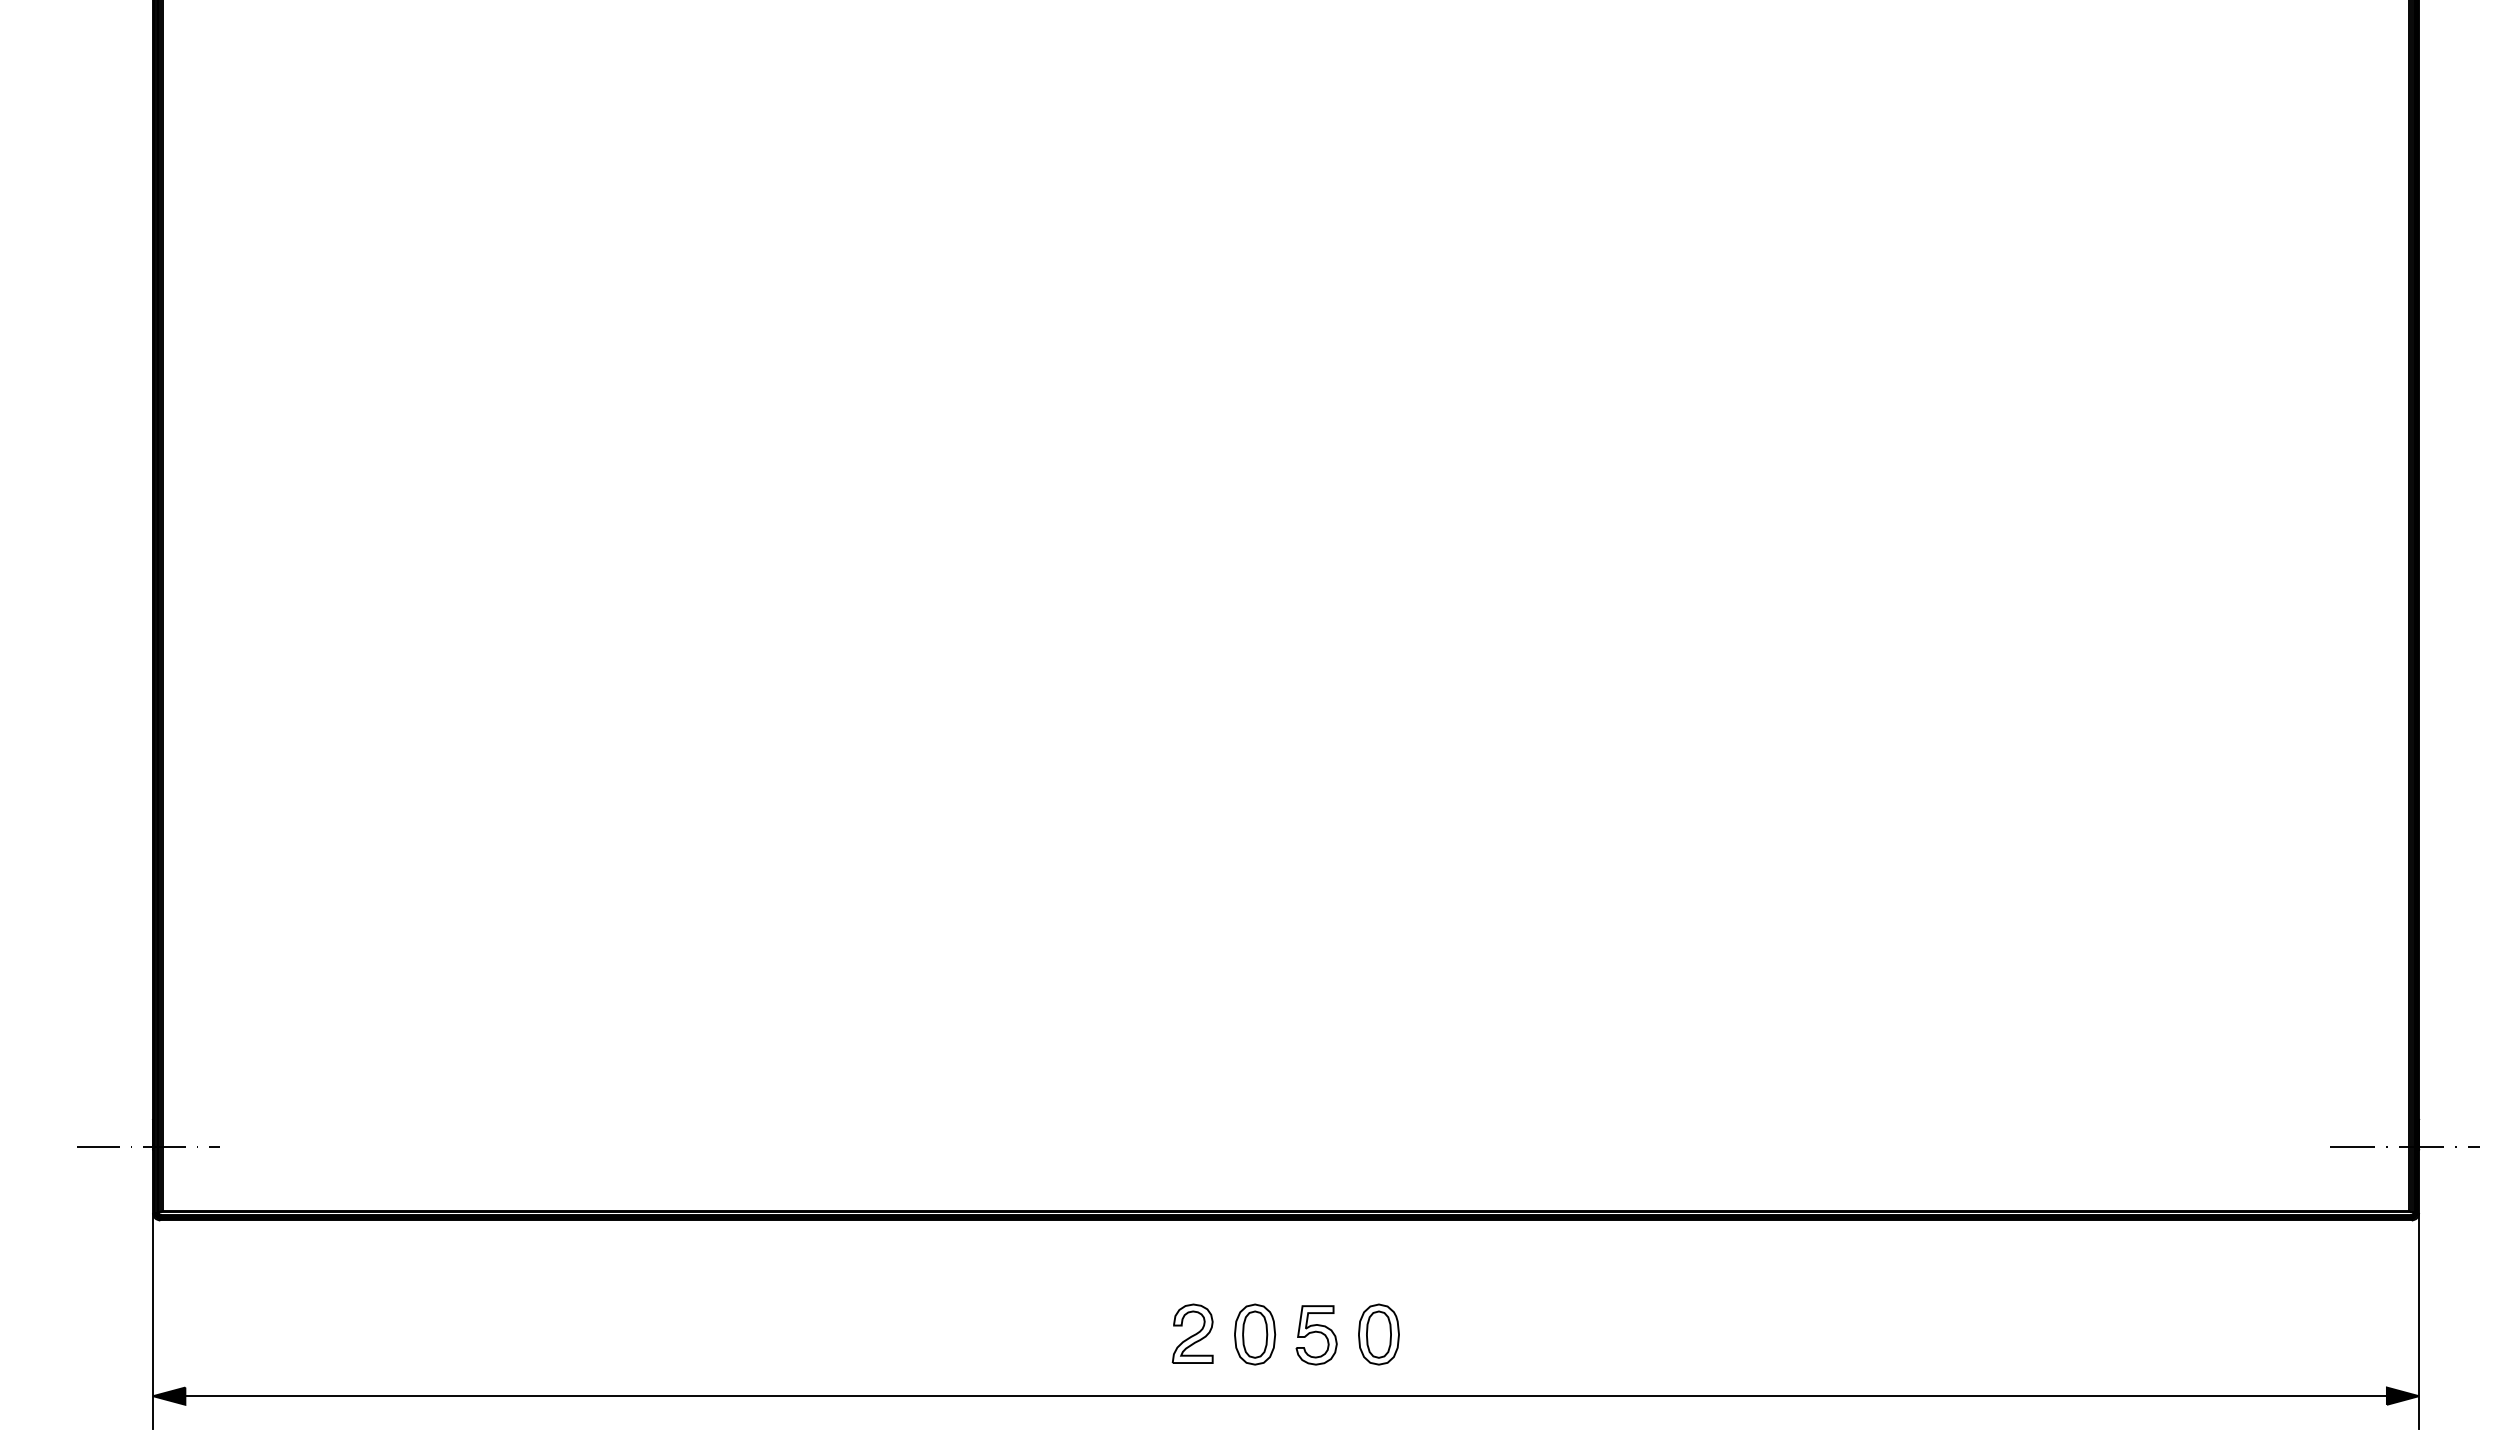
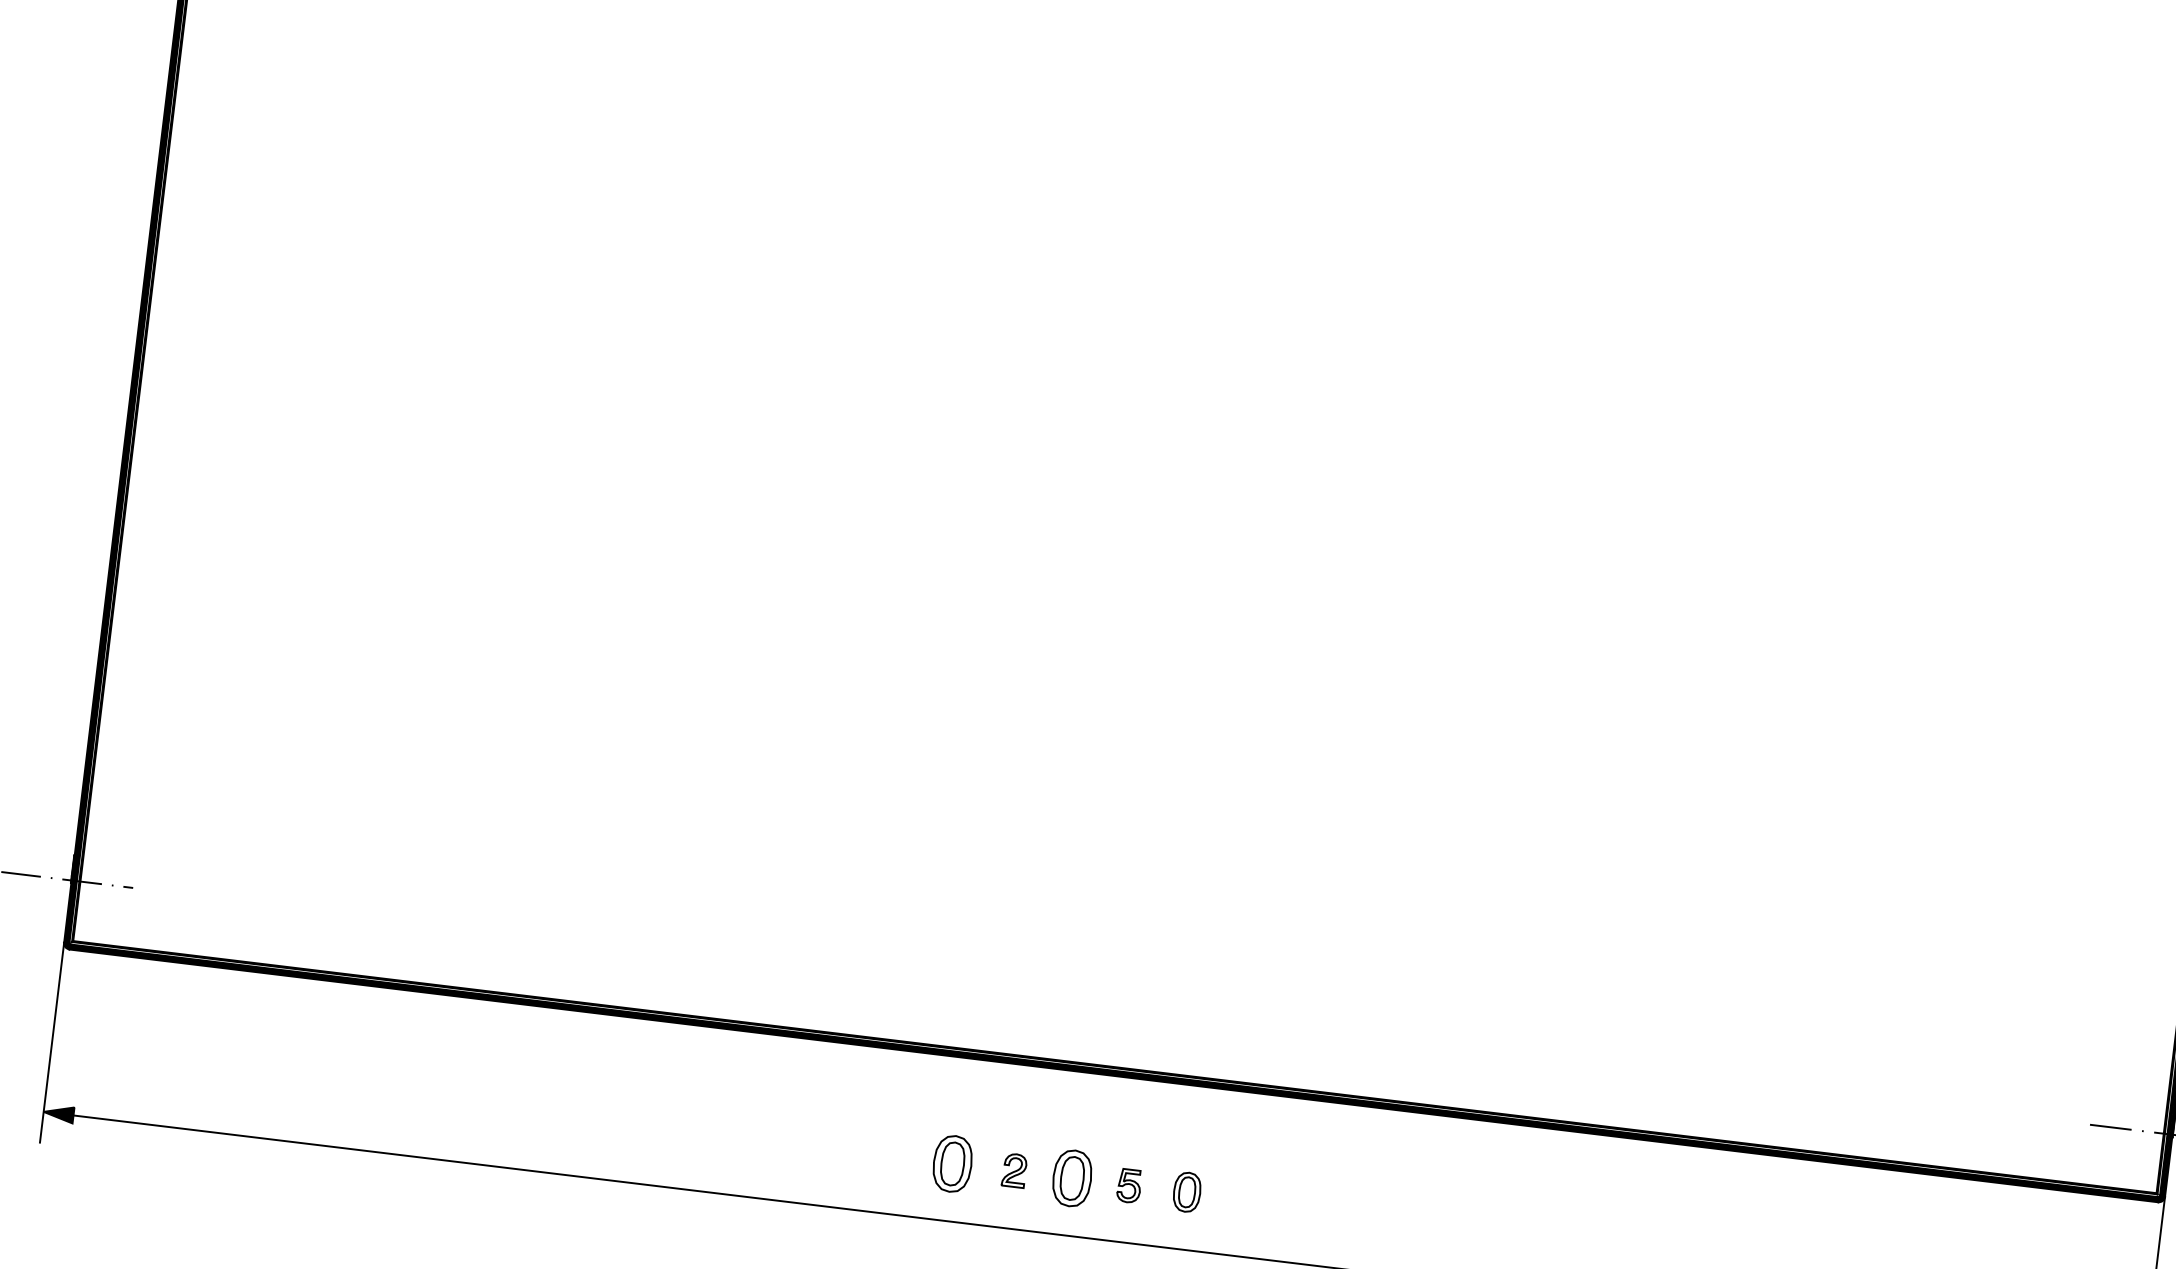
part: (1192, 1333) -> (1014, 1170), size x0.6
part: (1126, 1334) -> (953, 1163), added
part: (1378, 1334) -> (1186, 1192), size x0.7
part: (1316, 1335) -> (1129, 1186), size x0.6

